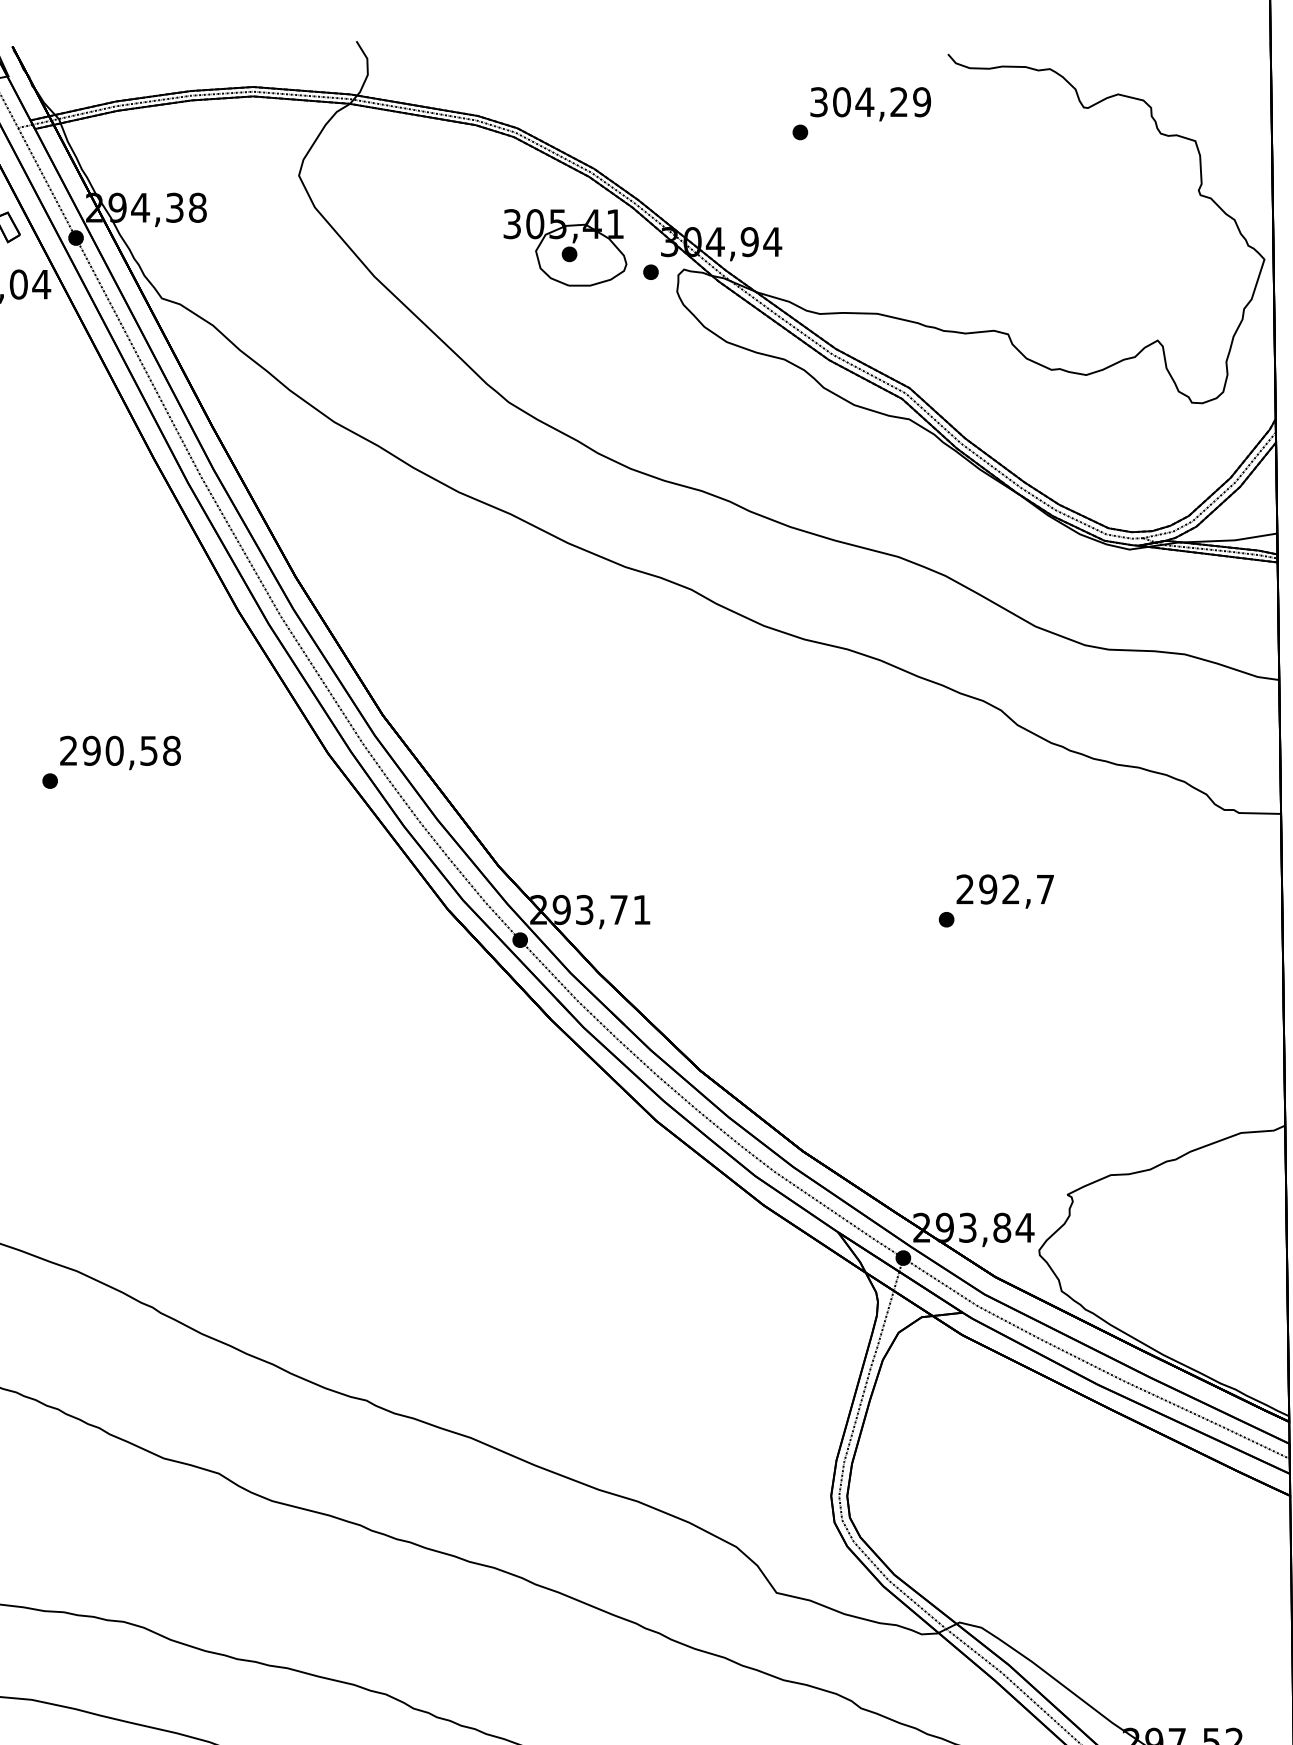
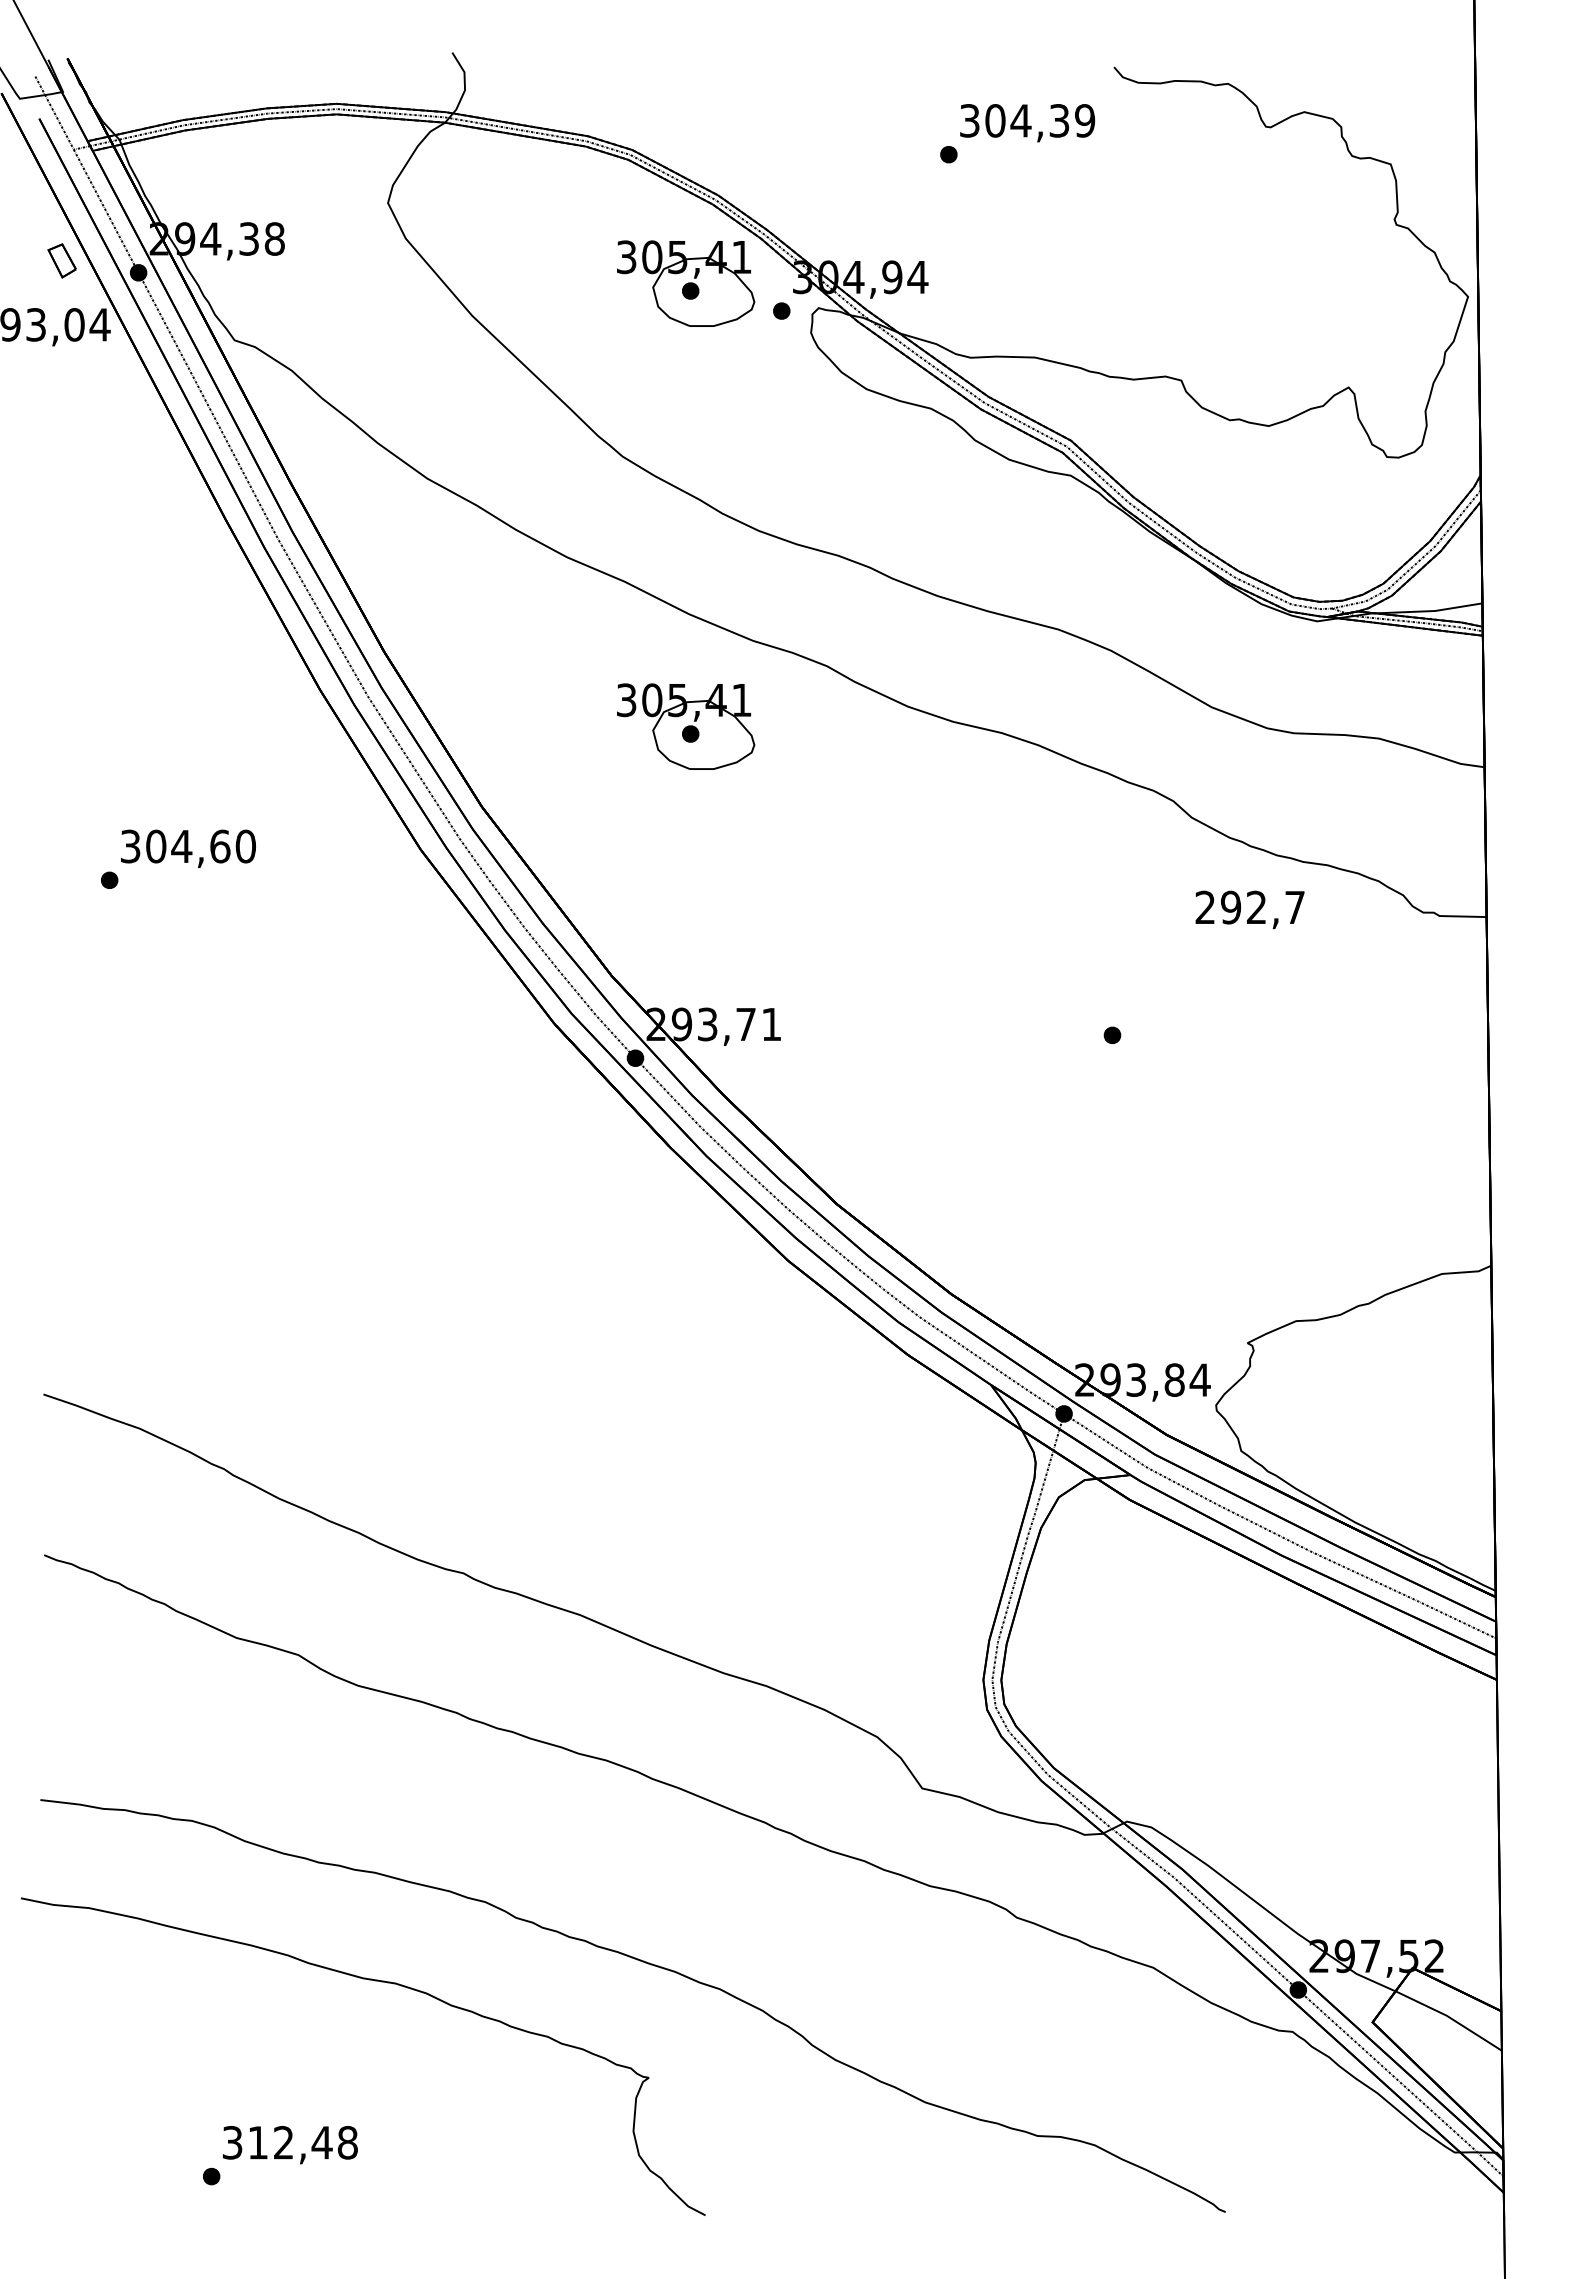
text: (899, 101) -> (1059, 120), 304,29 -> 304,39
part: (565, 643) -> (686, 726), added
text: (119, 750) -> (187, 846), 290,58 -> 304,60
text: (1004, 891) -> (1249, 909), moved

